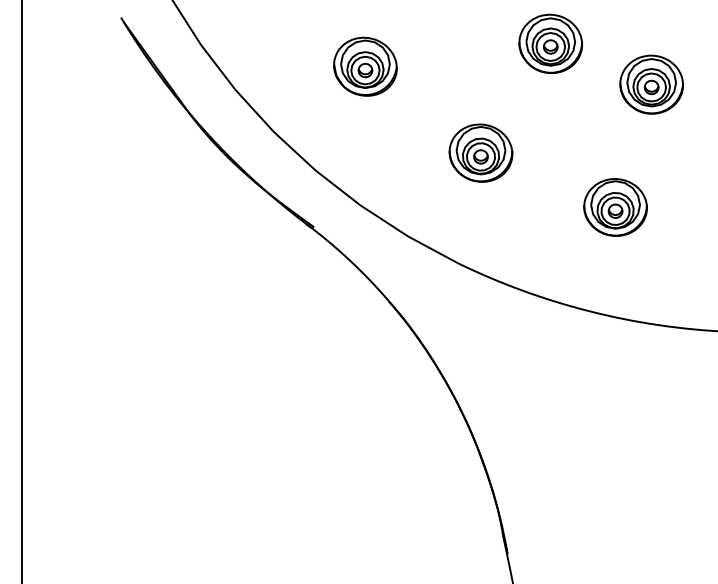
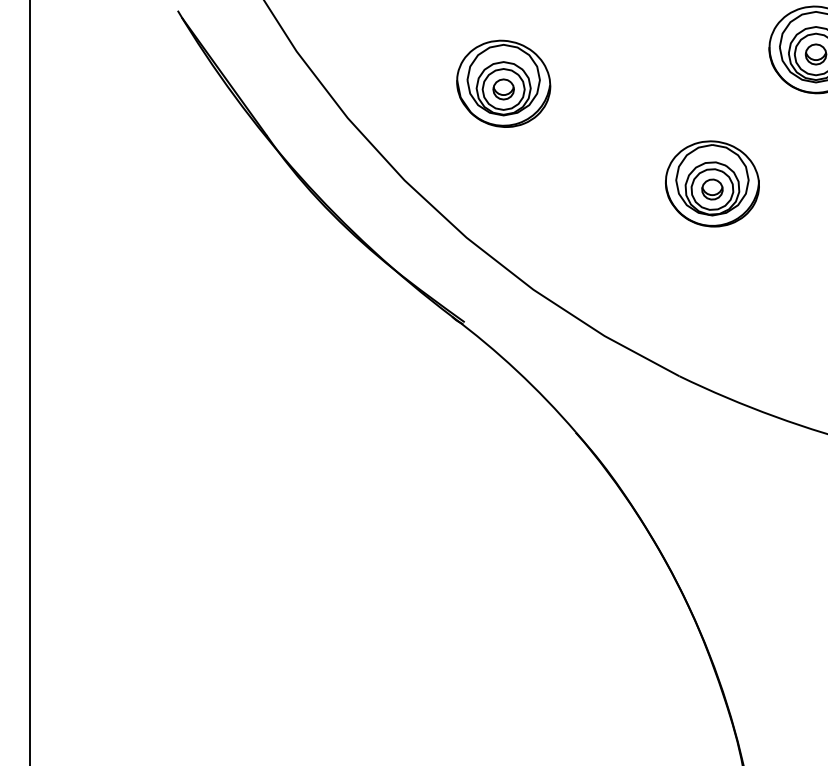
part: (365, 66) -> (503, 83), moved
part: (480, 152) -> (711, 182), moved

